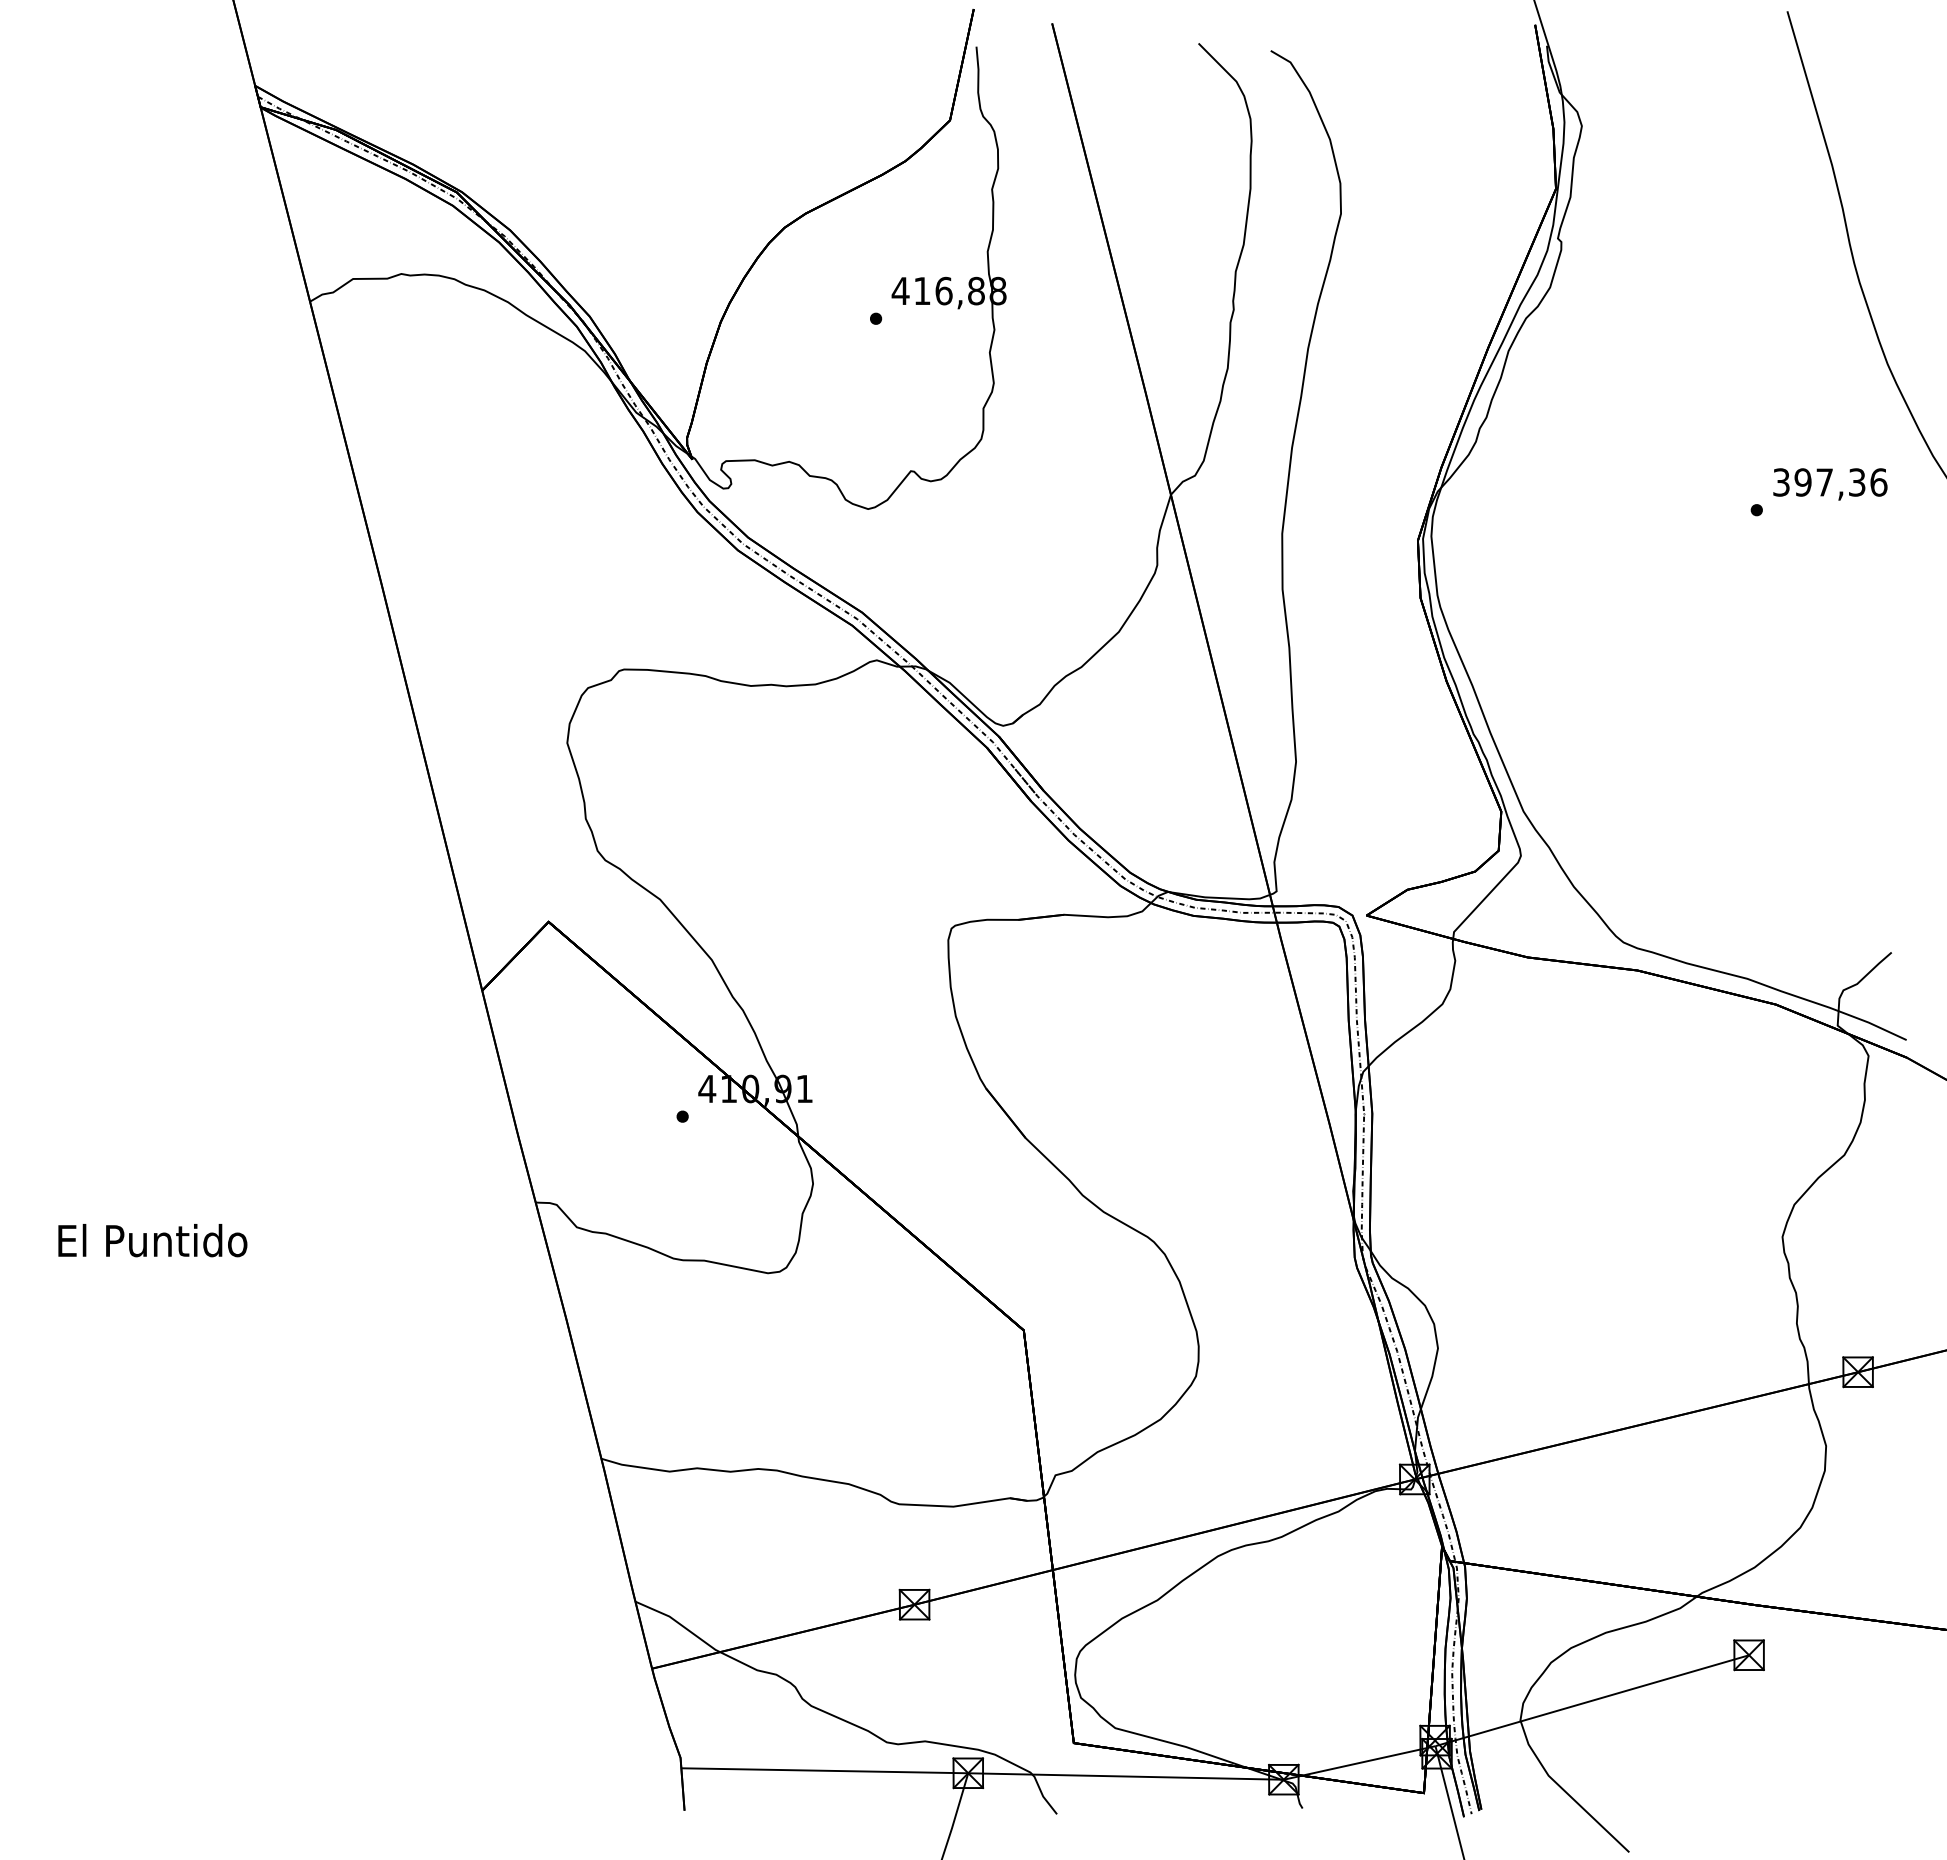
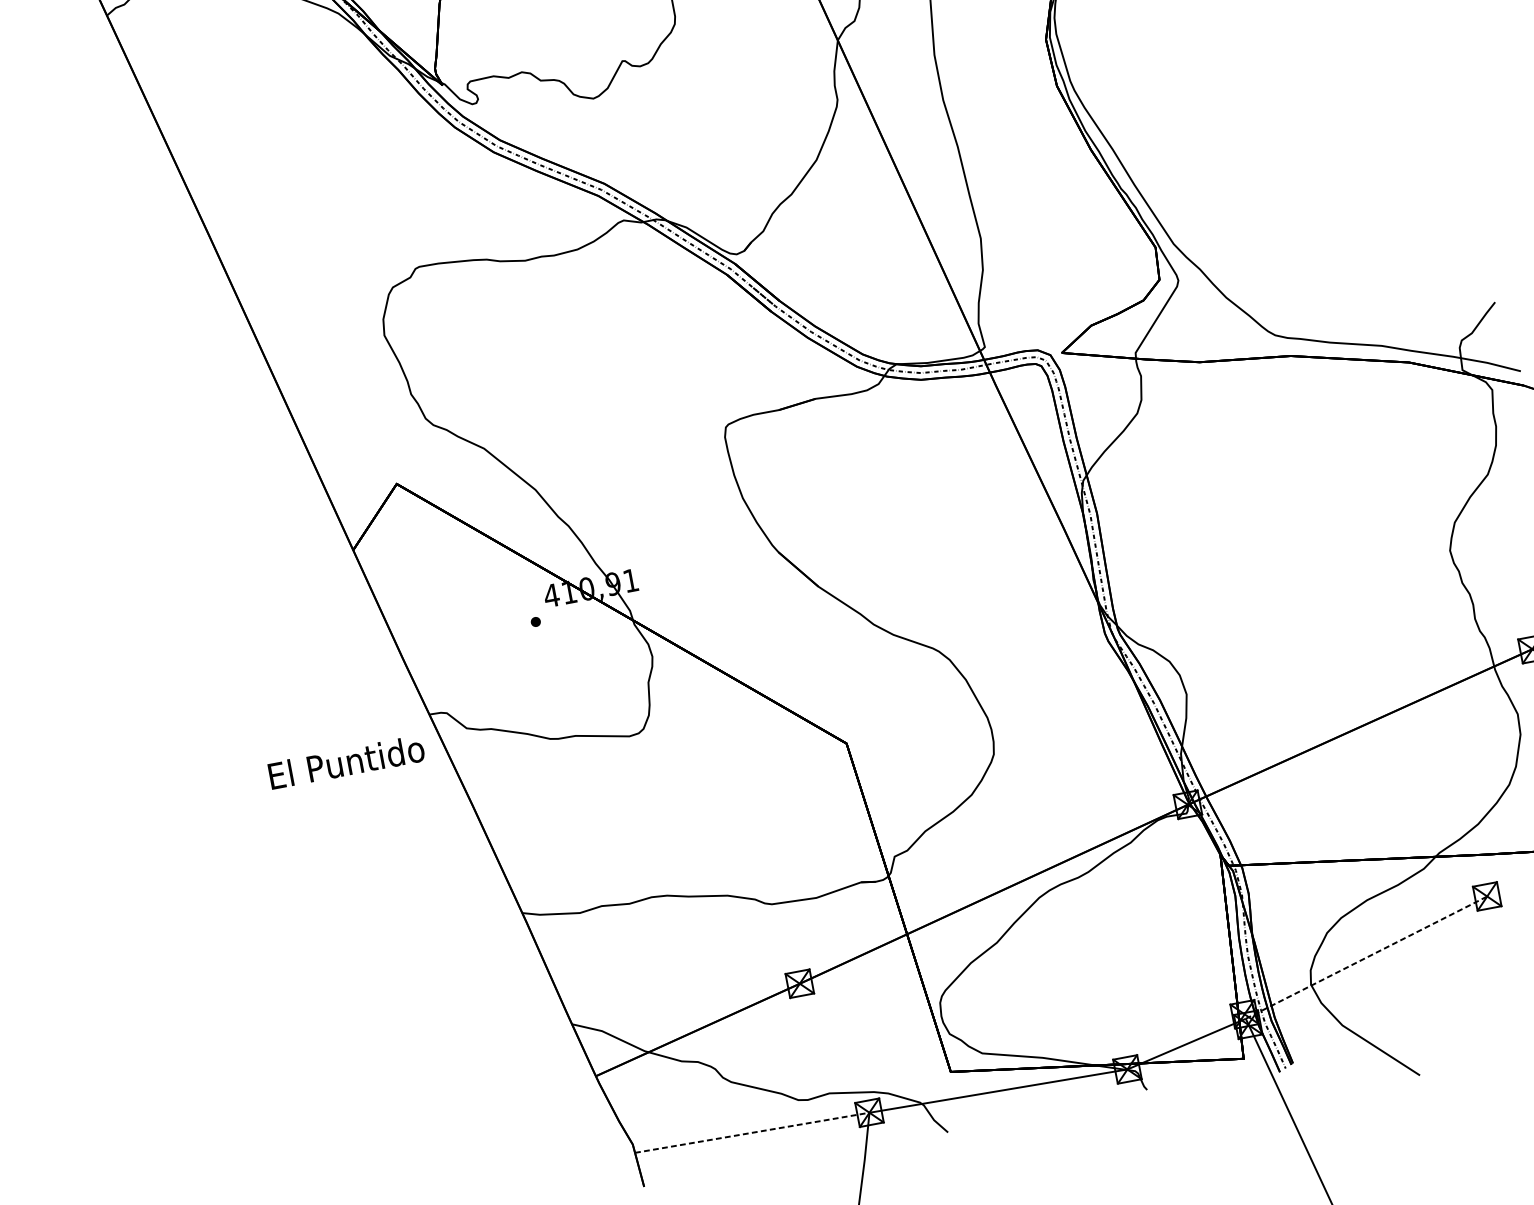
text: (152, 1240) -> (346, 762), moved
line: (1592, 1700) -> (1366, 957), solid -> dashed
line: (825, 1770) -> (752, 1132), solid -> dashed

